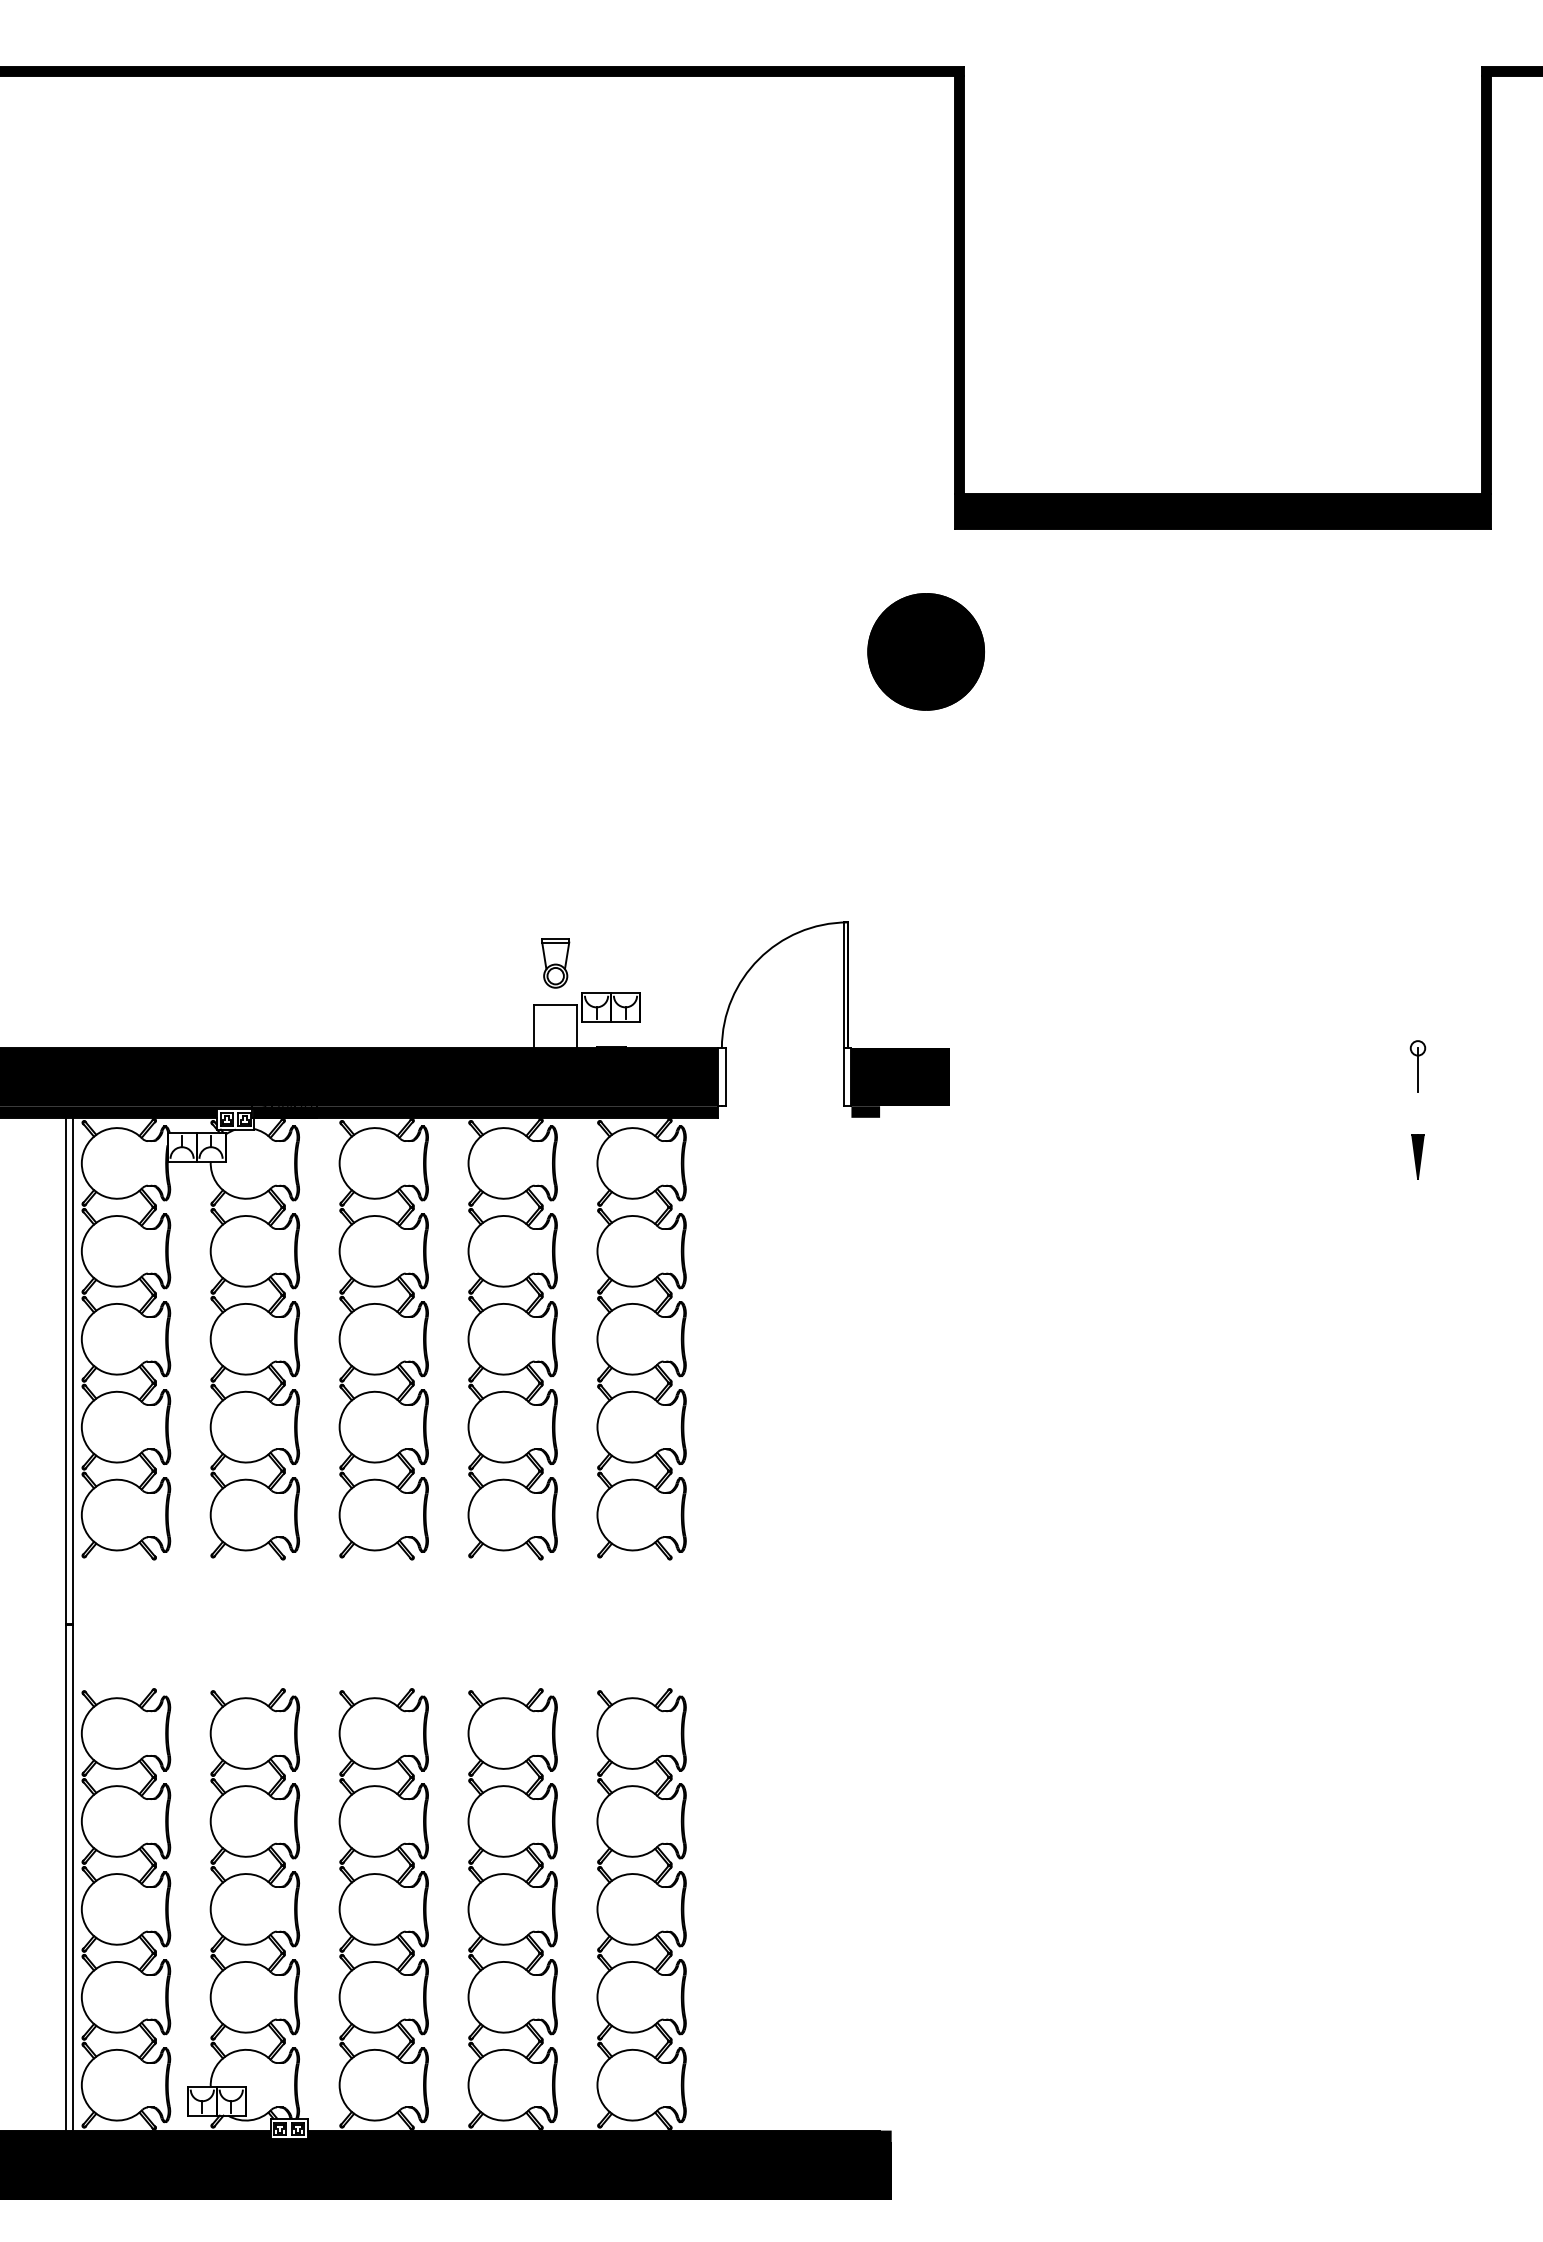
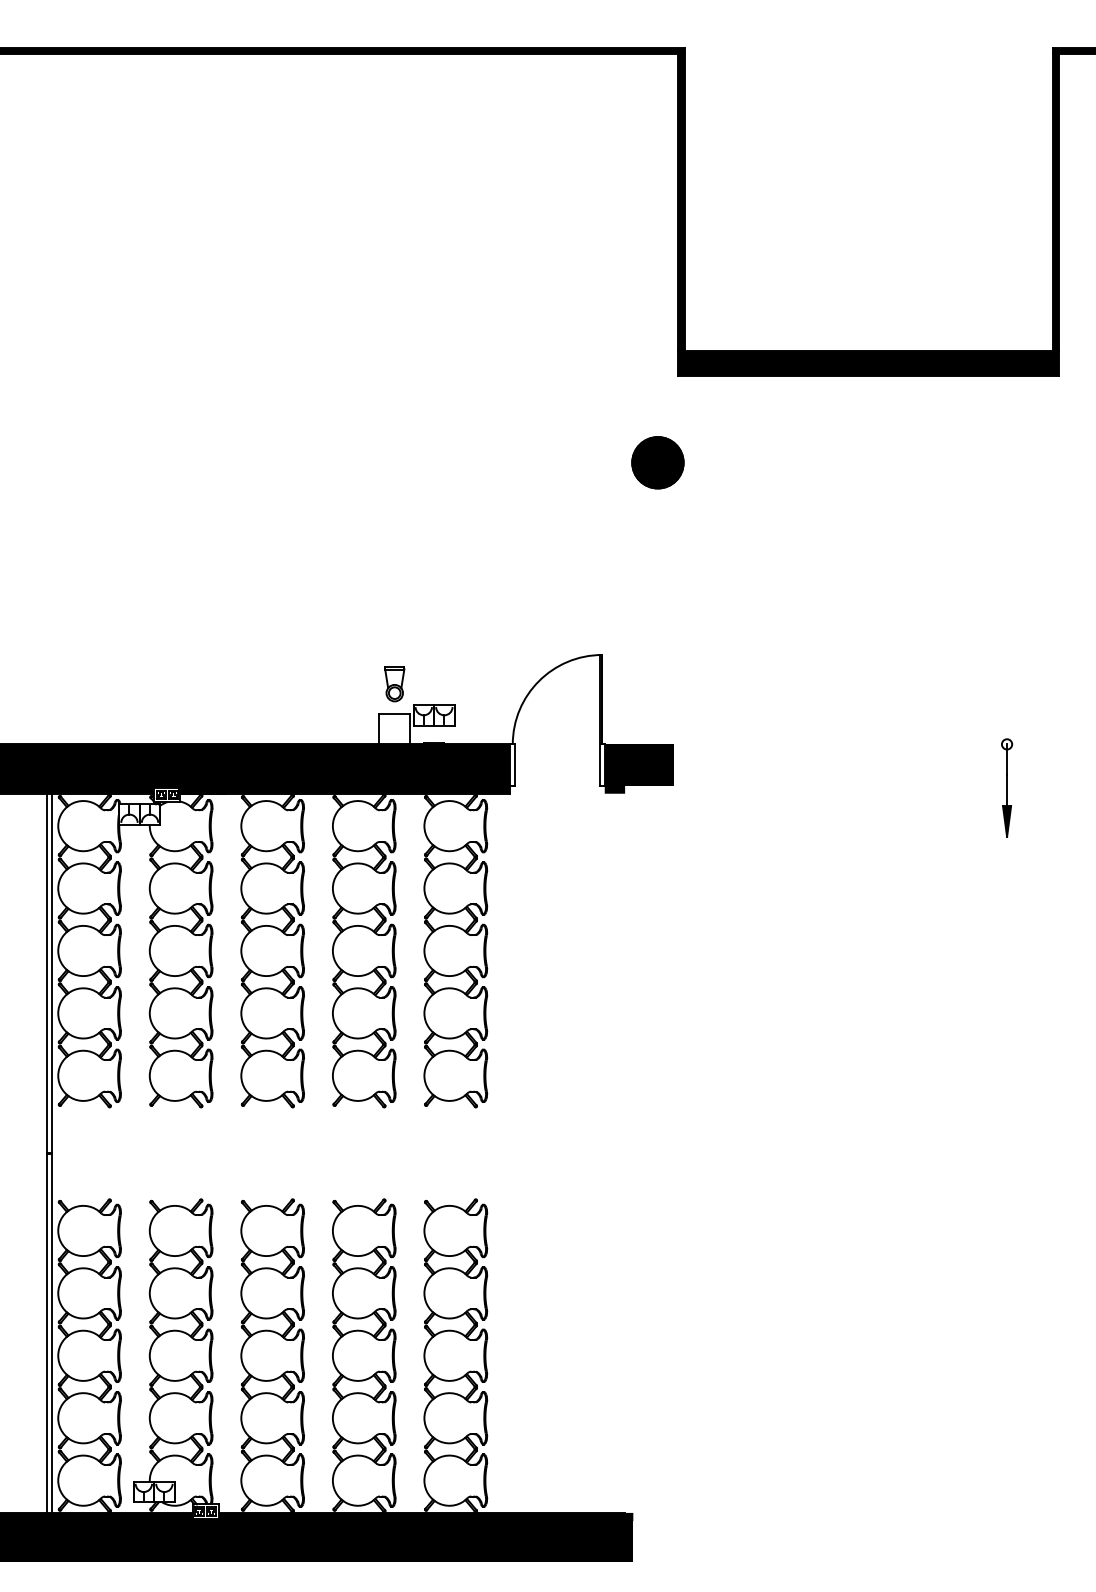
part: (926, 651) -> (658, 462), size x0.62
line: (1417, 1113) -> (1006, 790), added

